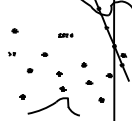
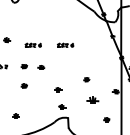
part: (37, 35) -> (32, 45), added
part: (29, 53) -> (23, 66), added
part: (89, 82) -> (92, 99), size x1.6

